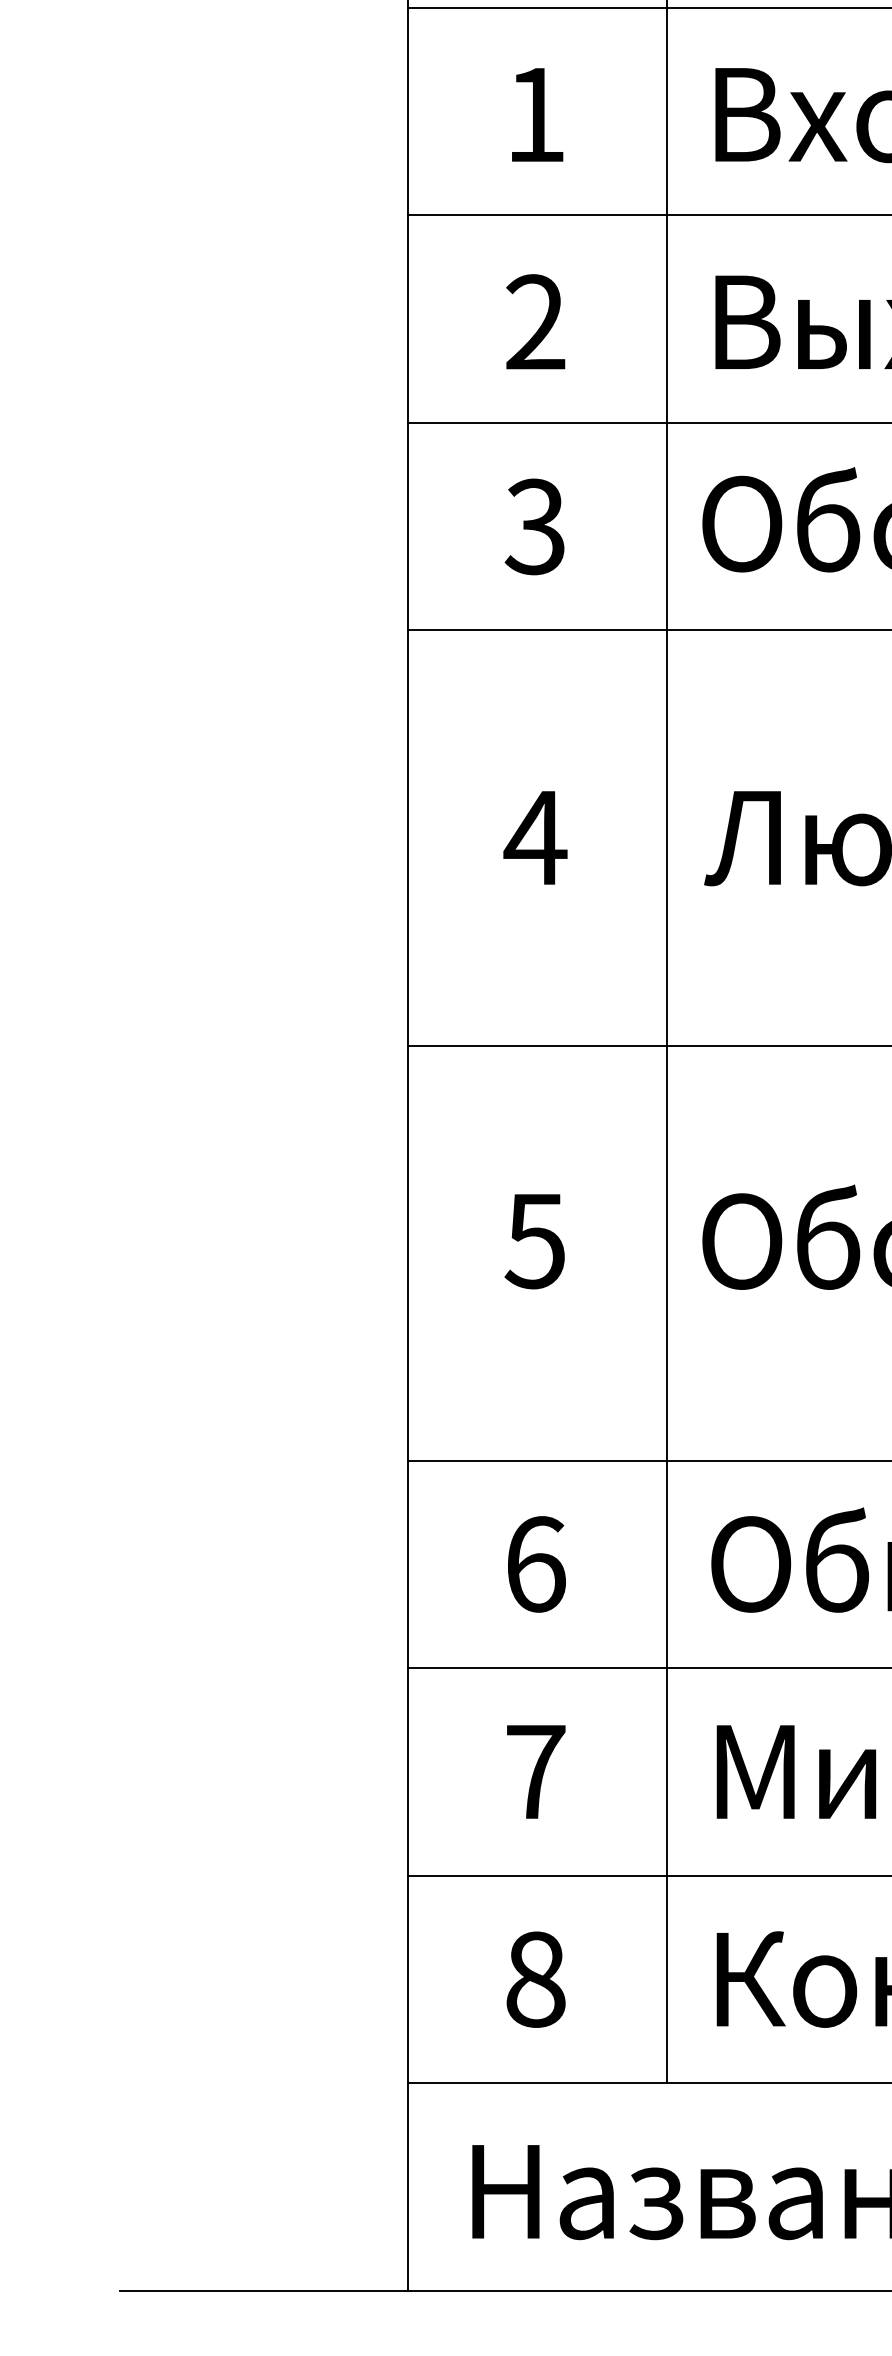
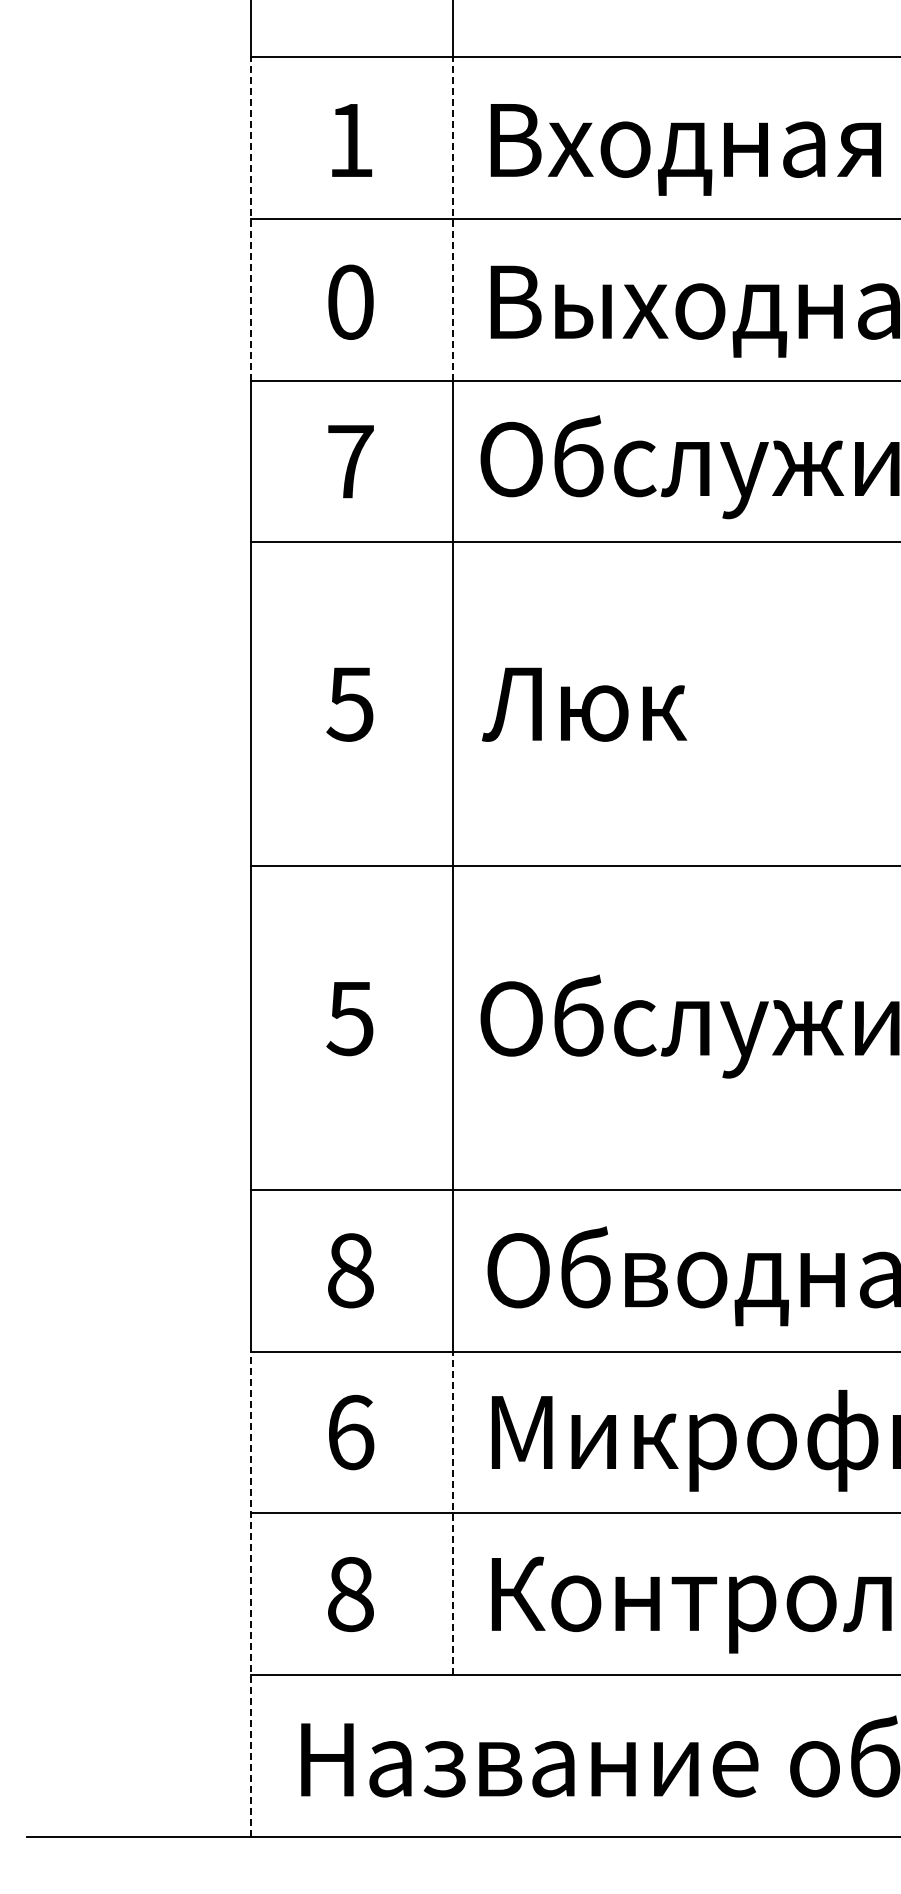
line: (407, 214) -> (250, 218), solid -> dashed
line: (667, 214) -> (453, 218), solid -> dashed
text: (535, 321) -> (350, 301), 2 -> 0
text: (534, 526) -> (349, 461), 3 -> 7
text: (535, 838) -> (350, 704), 4 -> 5
text: (536, 1564) -> (351, 1270), 6 -> 8
text: (536, 1771) -> (351, 1432), 7 -> 6
line: (667, 1875) -> (453, 1513), solid -> dashed
line: (407, 1979) -> (250, 1594), solid -> dashed

